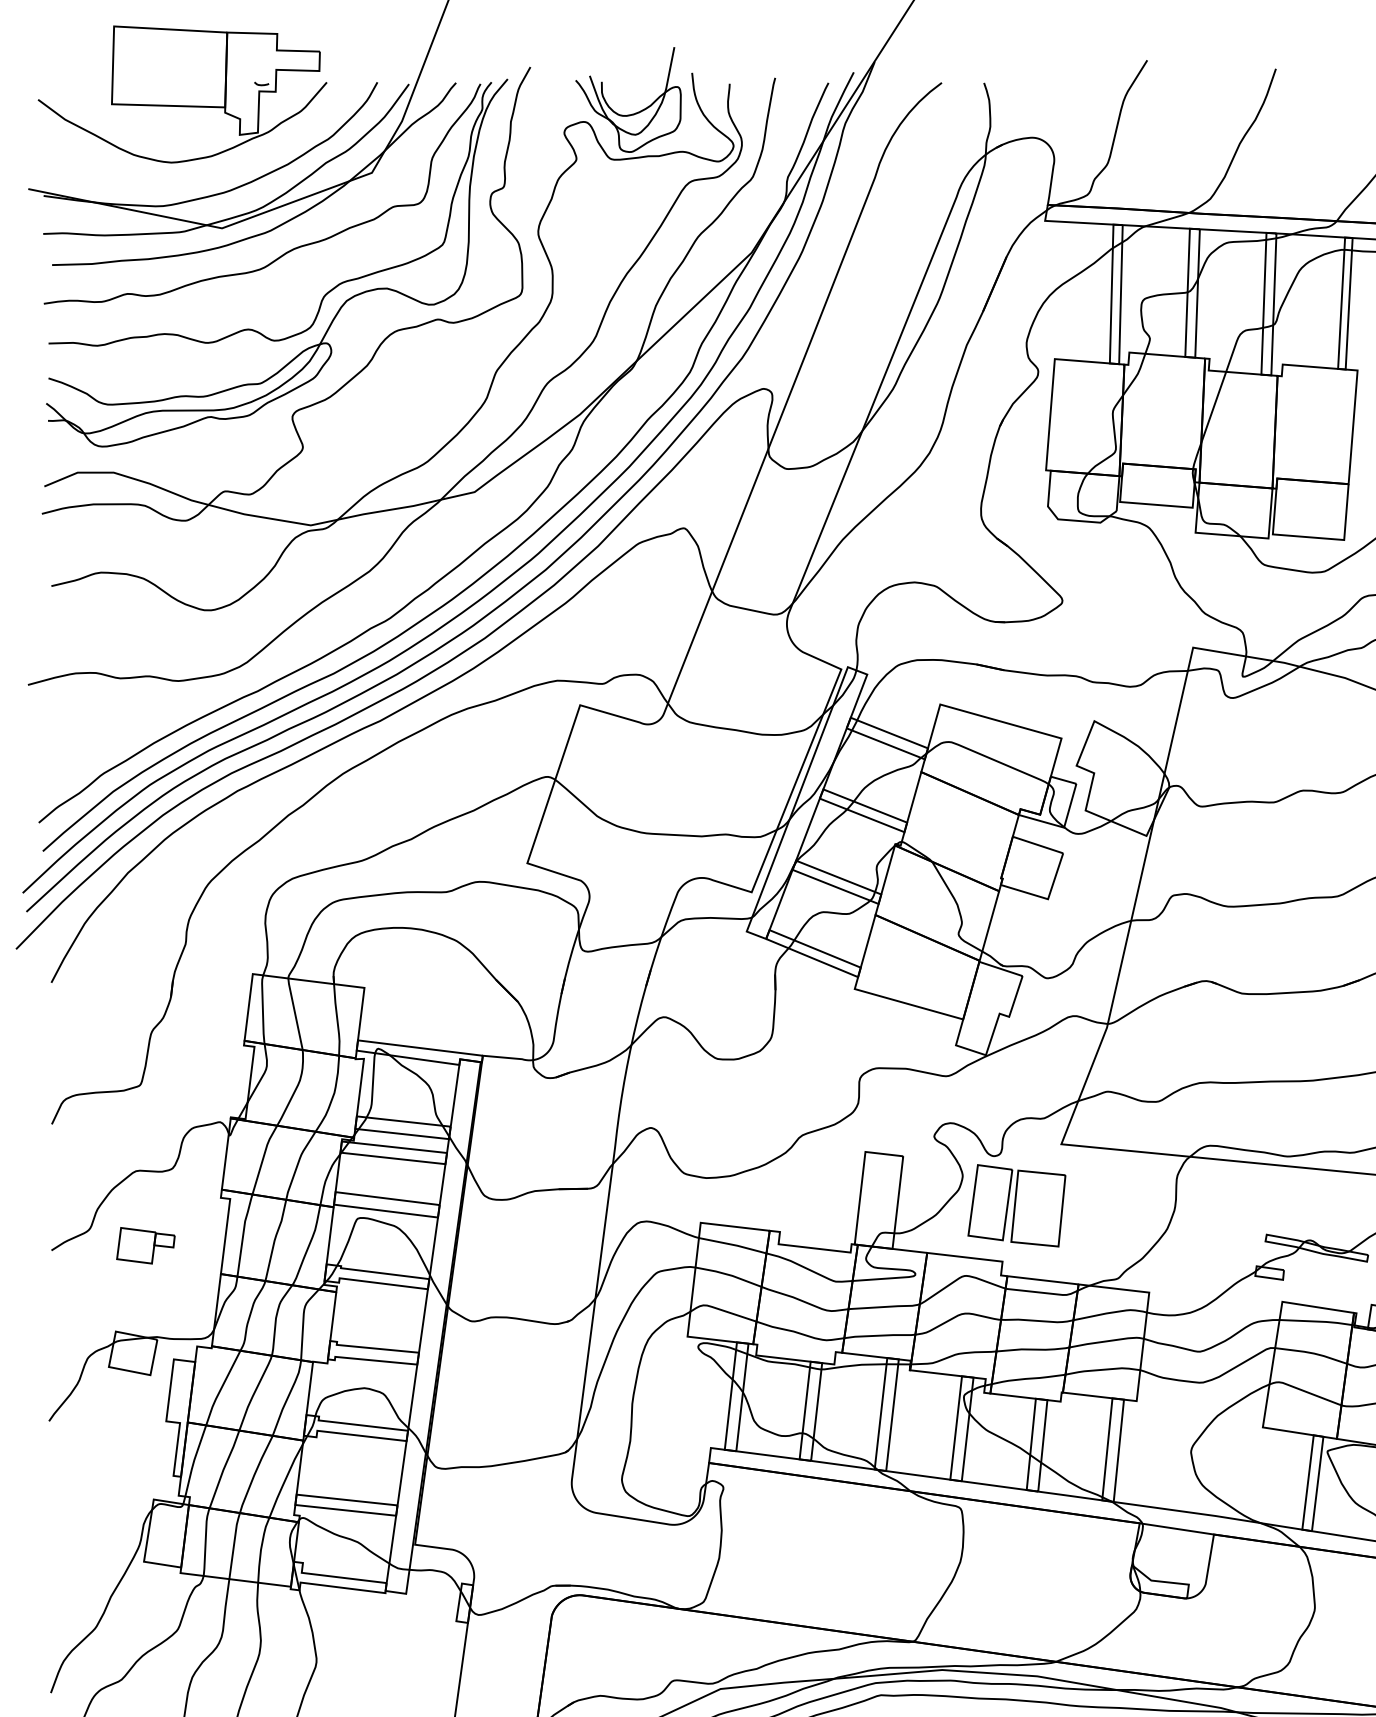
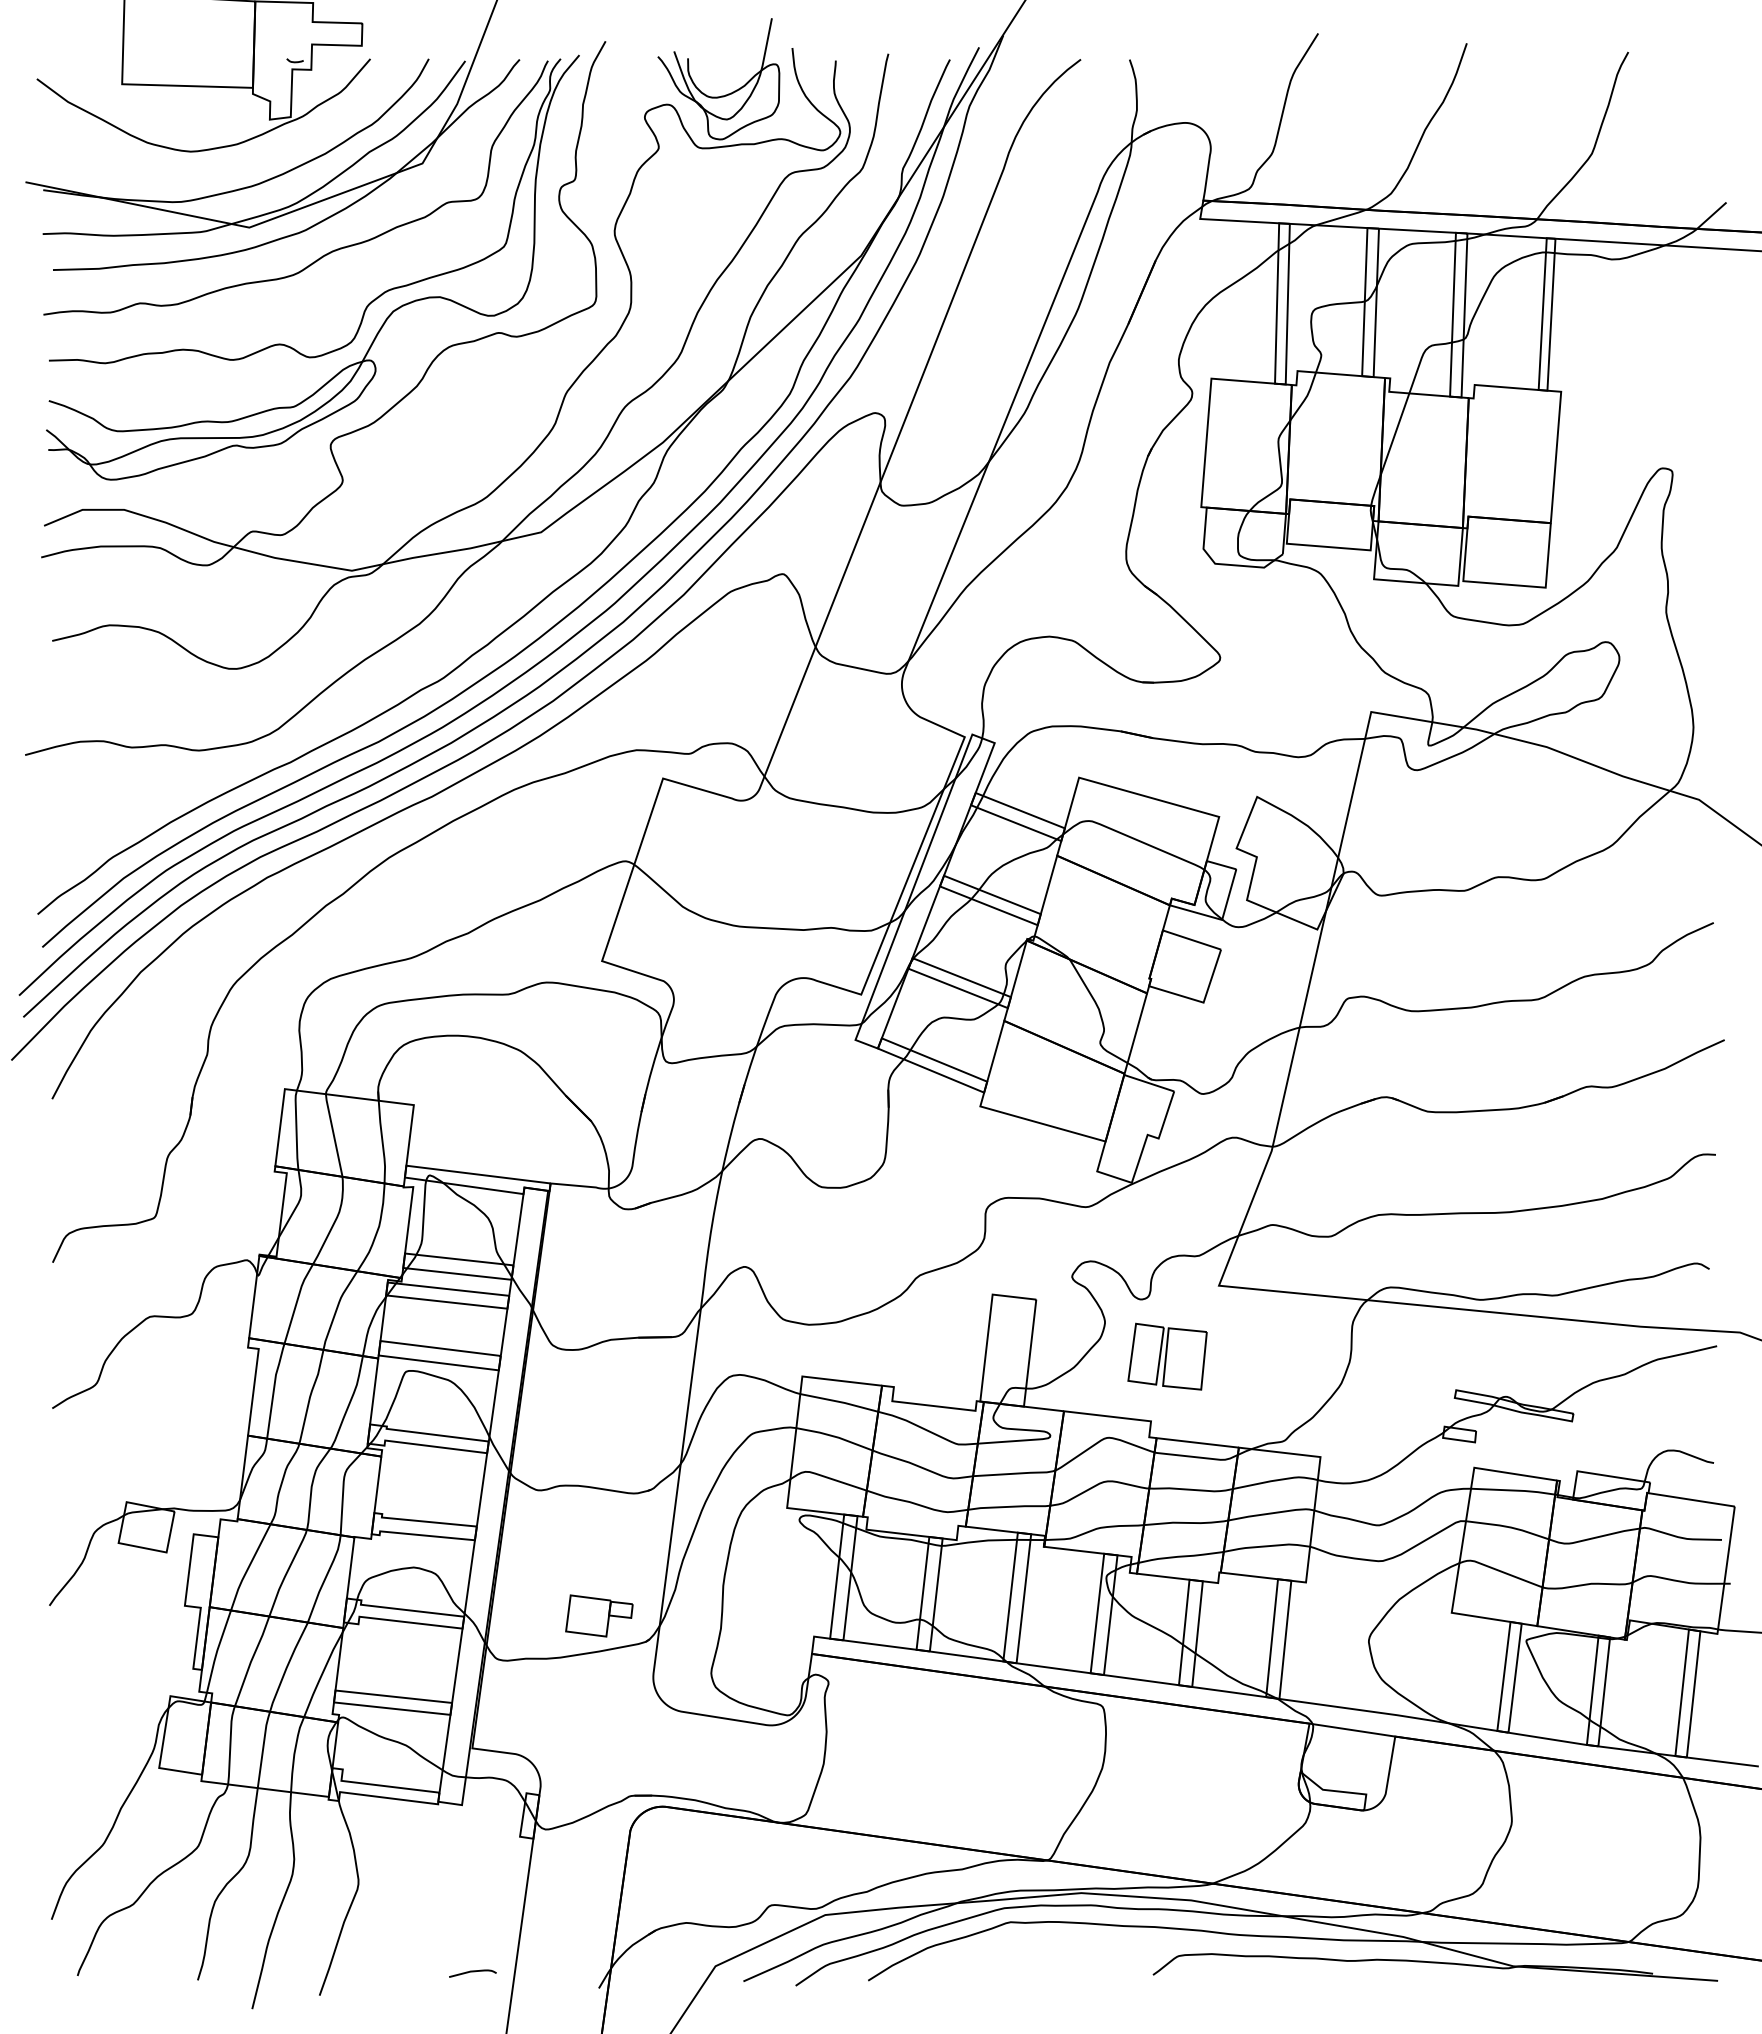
part: (1016, 1205) -> (1167, 1356), size x0.7
part: (146, 1245) -> (599, 1615), moved

